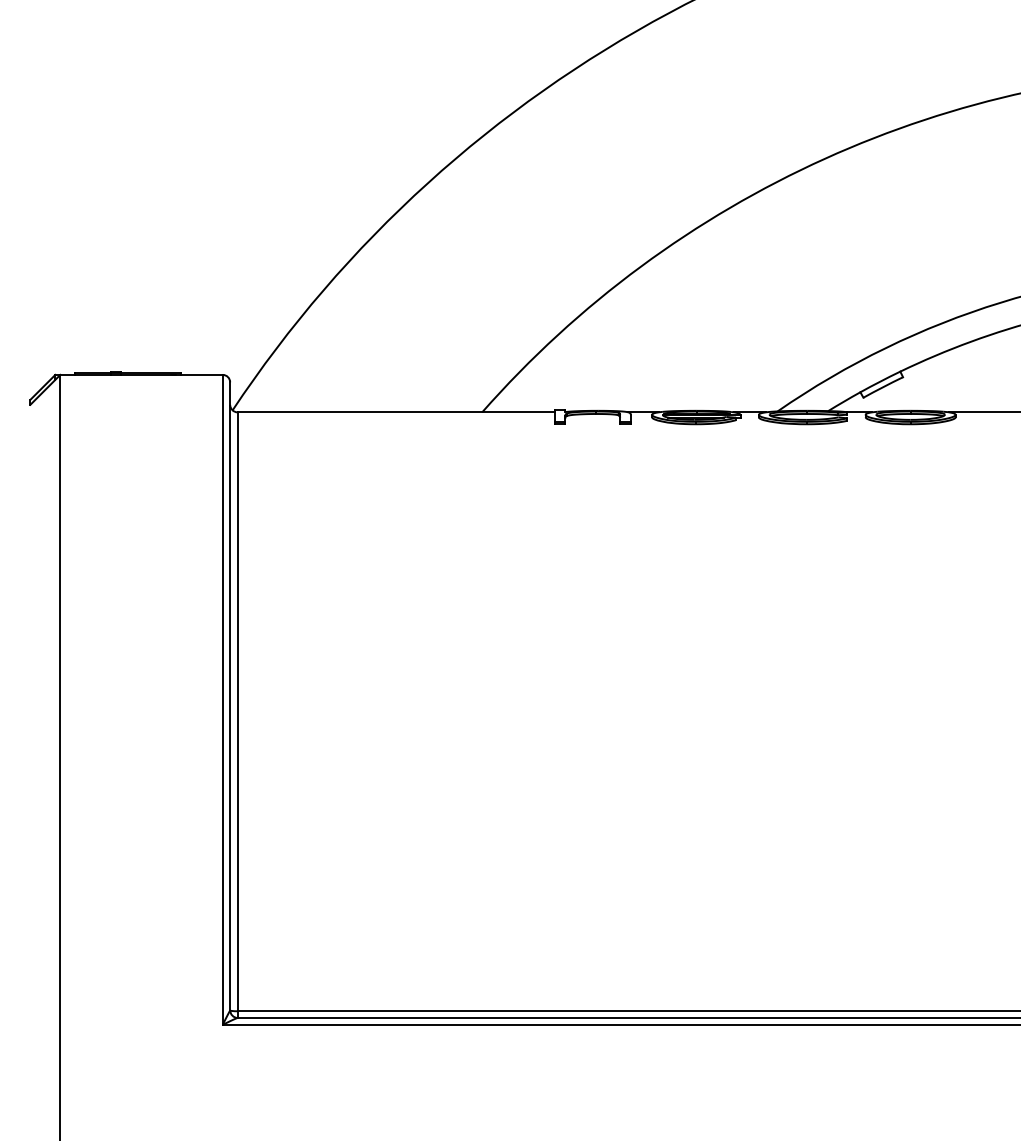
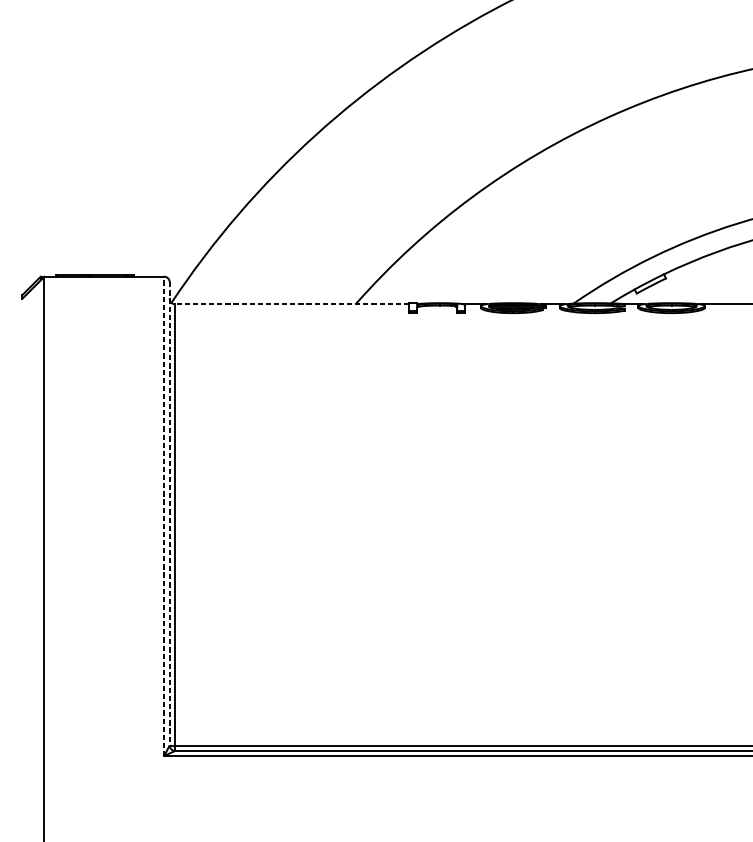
line: (395, 412) -> (291, 304), solid -> dashed
line: (230, 696) -> (169, 513), solid -> dashed
line: (222, 699) -> (164, 516), solid -> dashed

